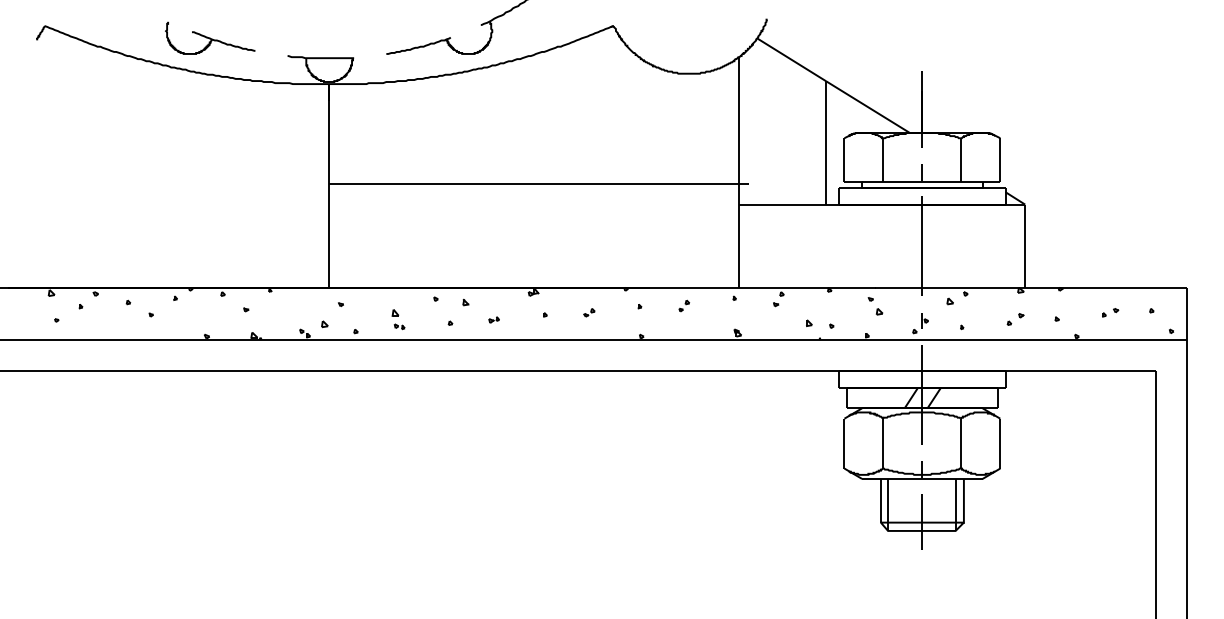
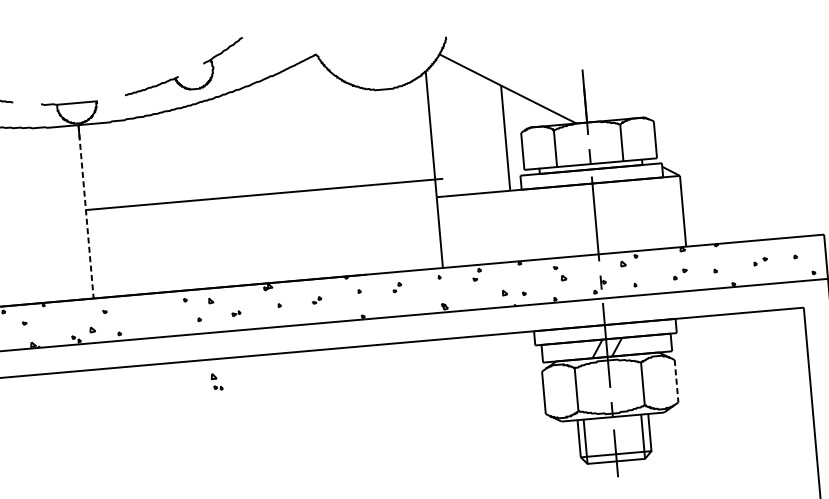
line: (329, 185) -> (86, 211), solid -> dashed
part: (398, 319) -> (217, 381), moved
line: (1000, 443) -> (676, 381), solid -> dashed

